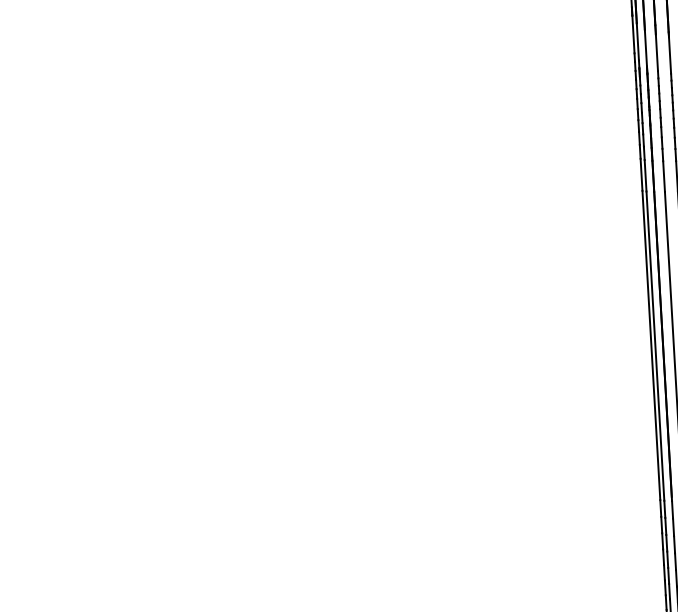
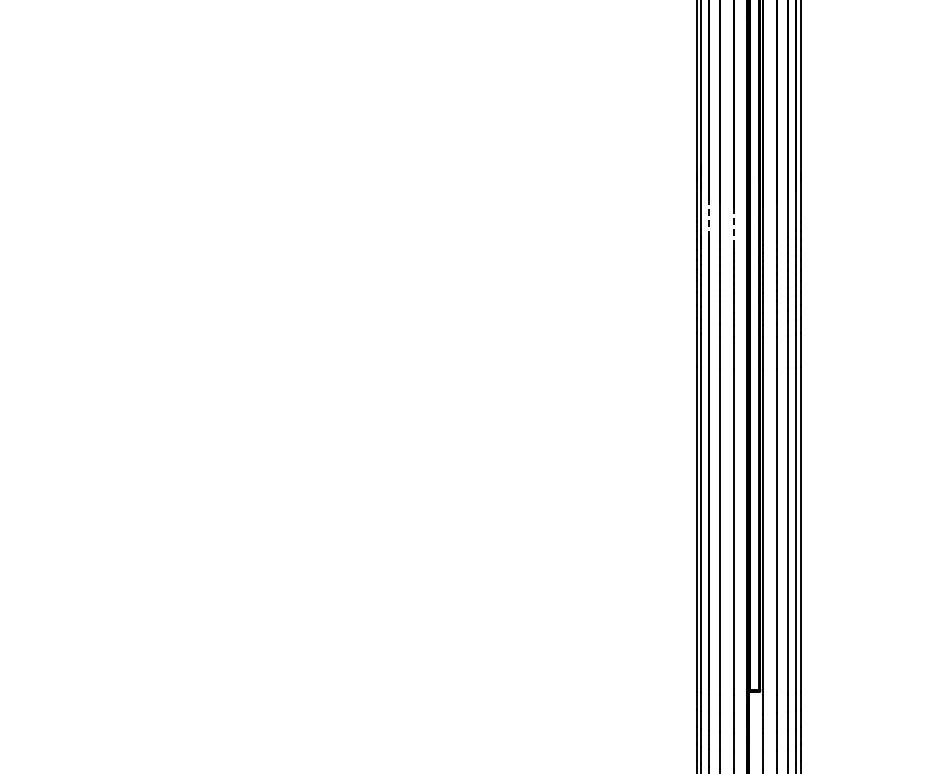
line: (646, 48) -> (709, 217), solid -> dashed
line: (669, 55) -> (733, 226), solid -> dashed

